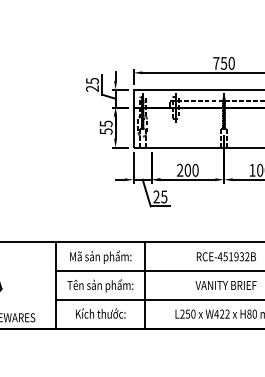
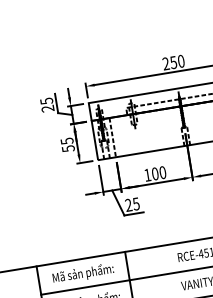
text: (216, 63) -> (166, 63), 750 -> 250
line: (151, 127) -> (112, 137), added
text: (180, 169) -> (147, 174), 200 -> 100

